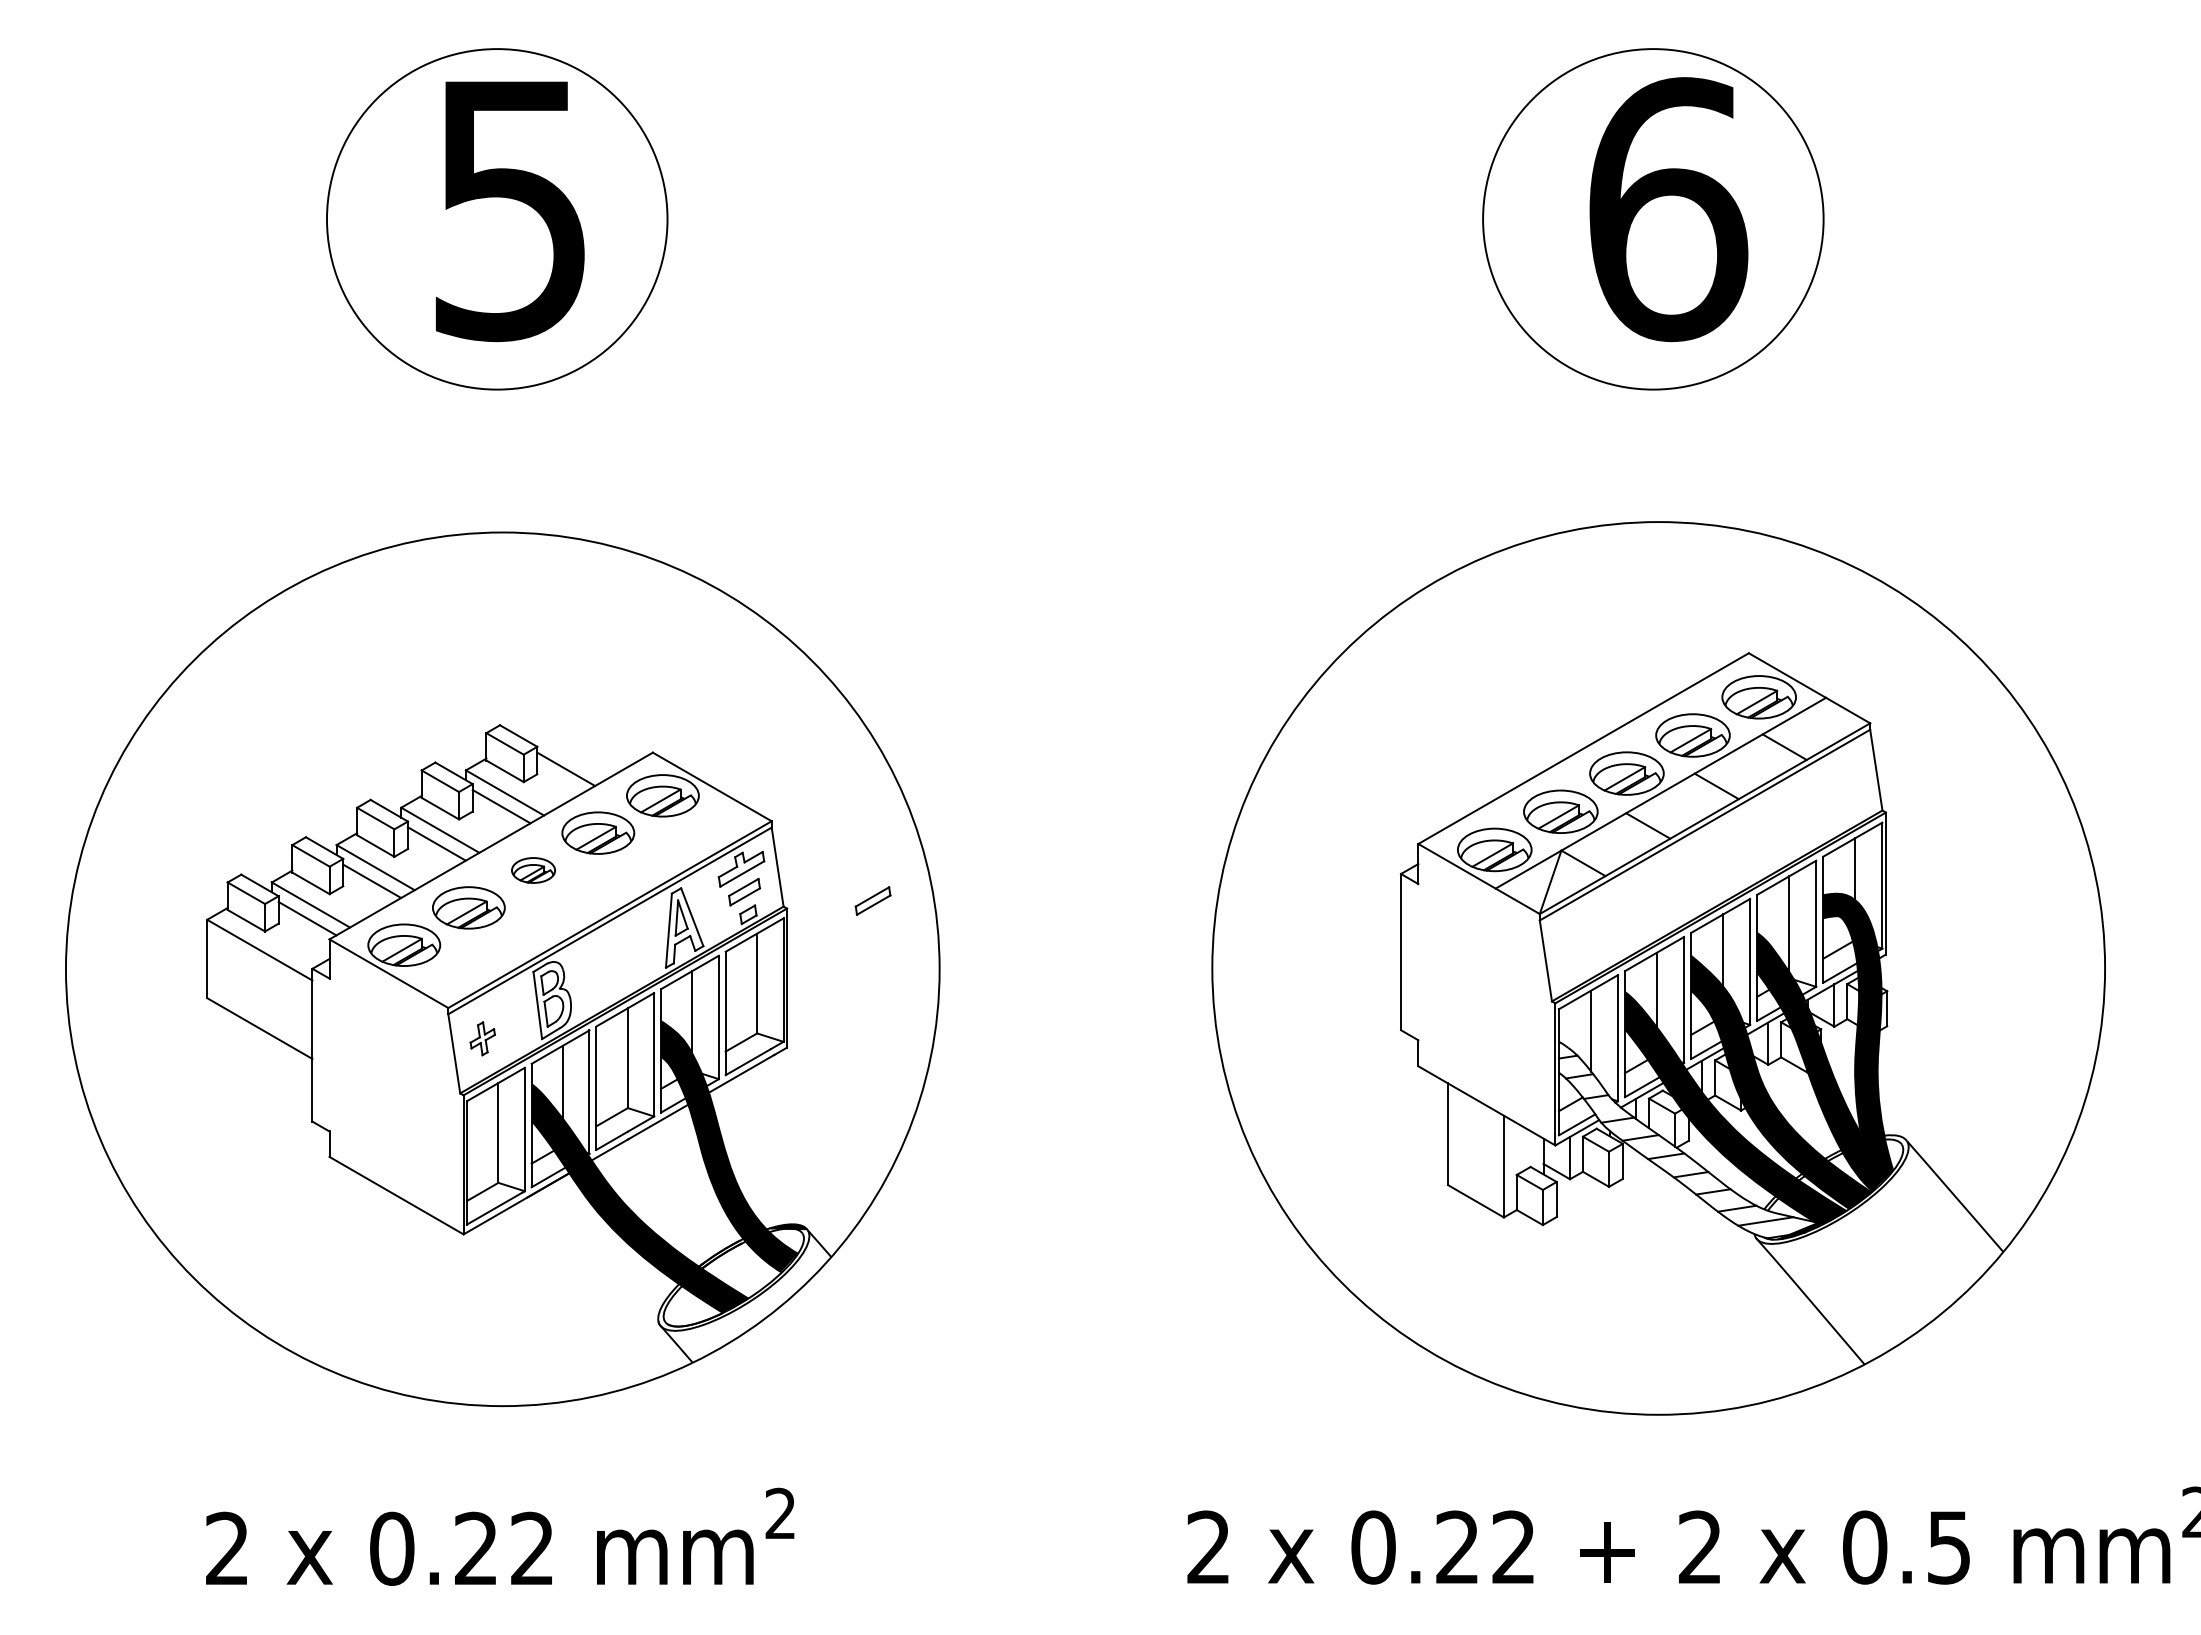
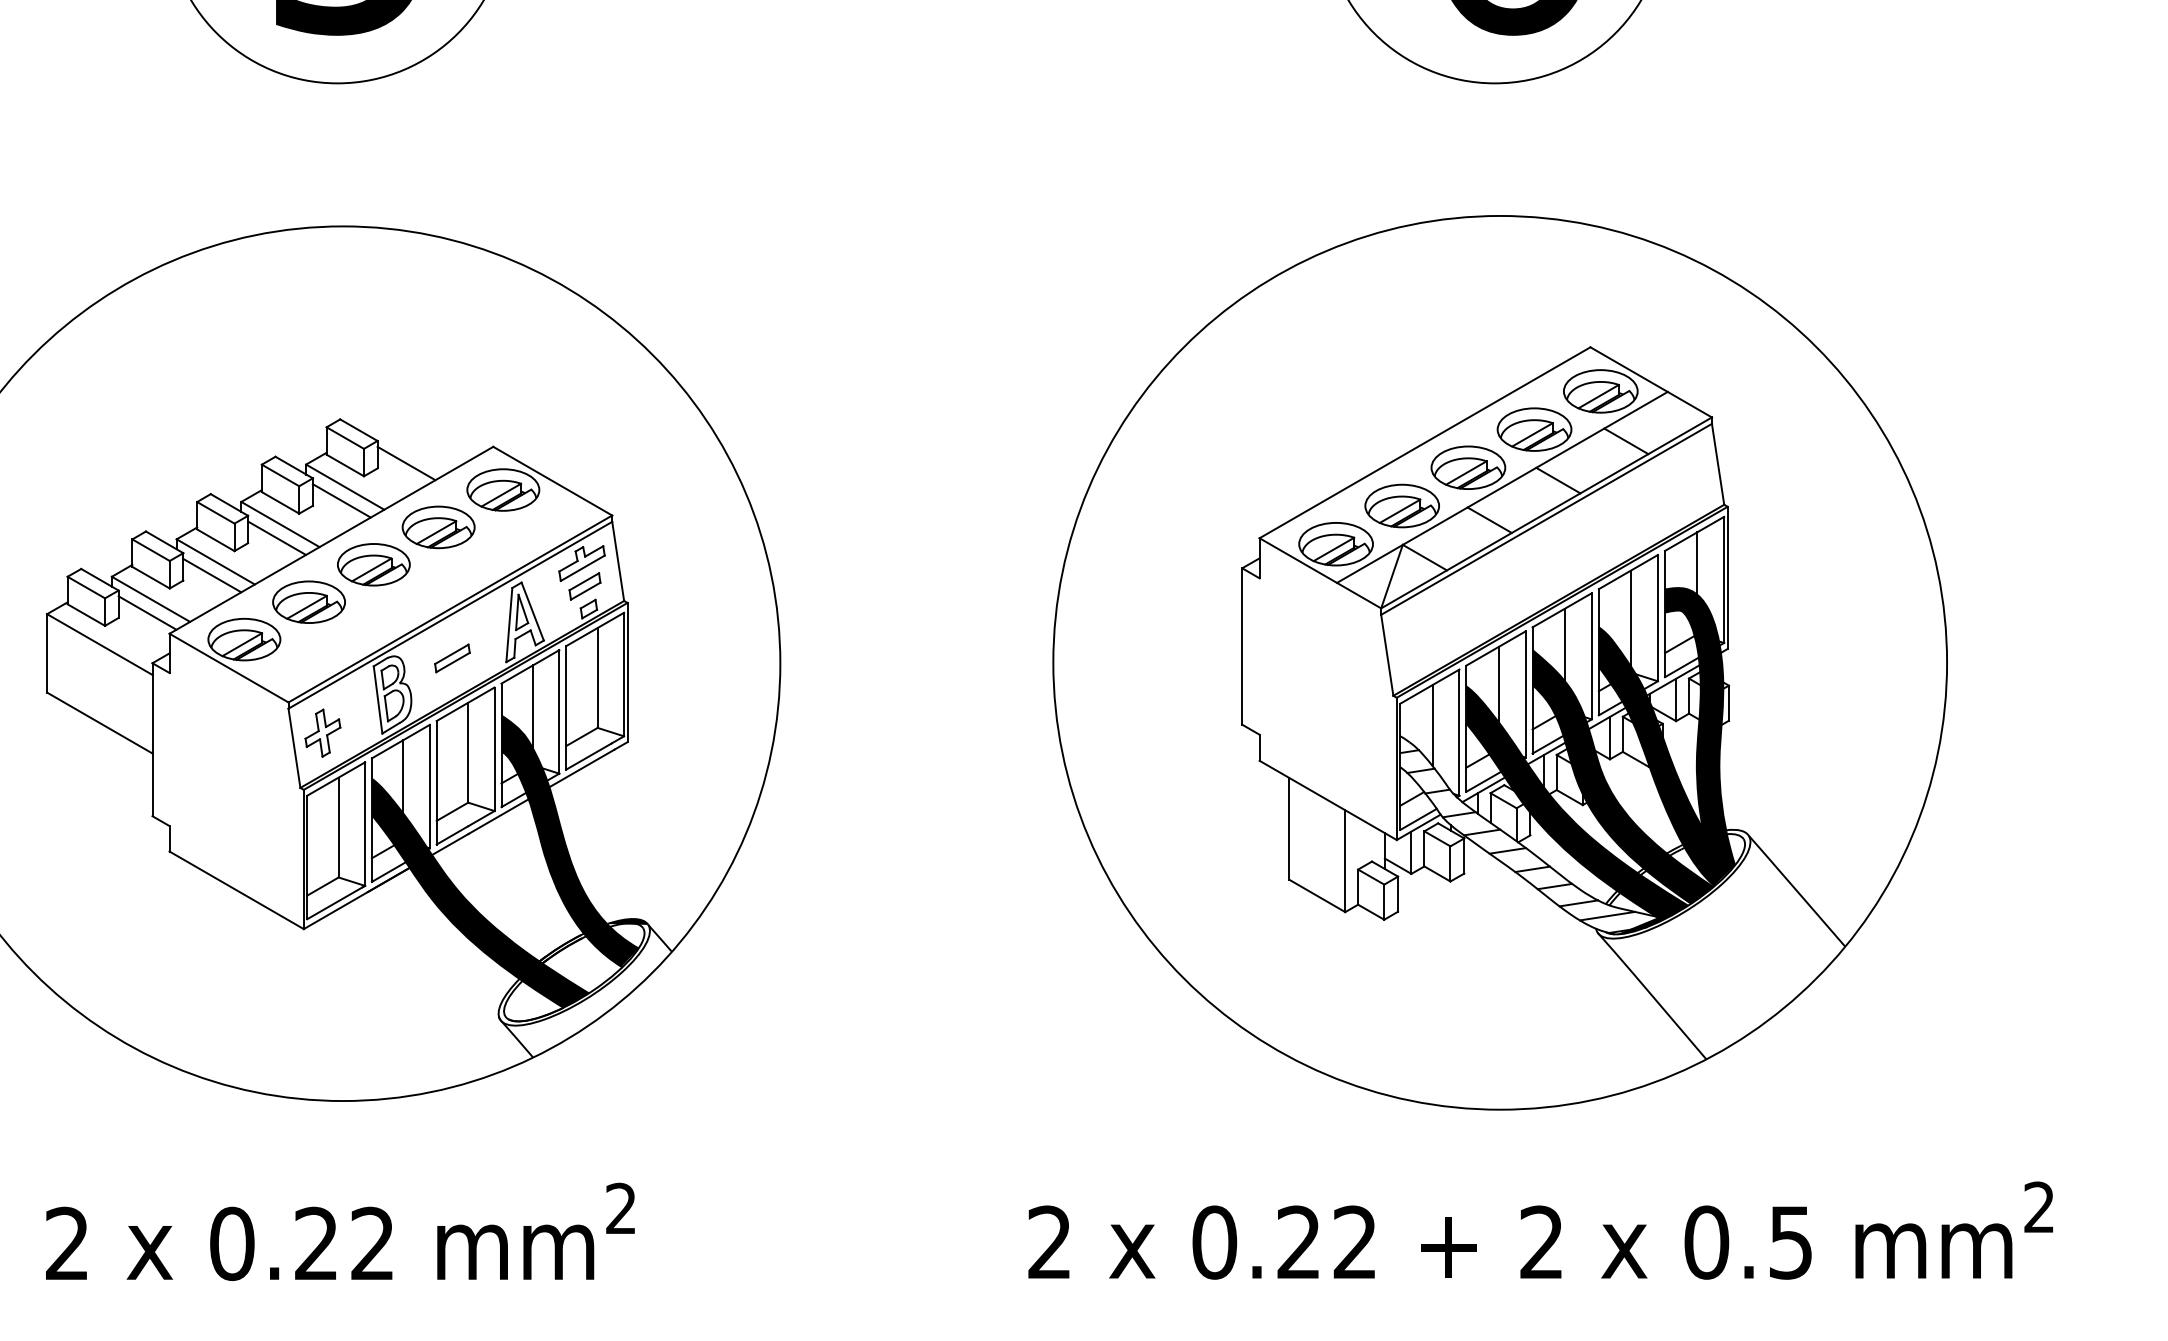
part: (533, 870) -> (373, 564), size x1.67
part: (872, 900) -> (451, 657), moved
part: (482, 1038) -> (322, 732), size x1.43

